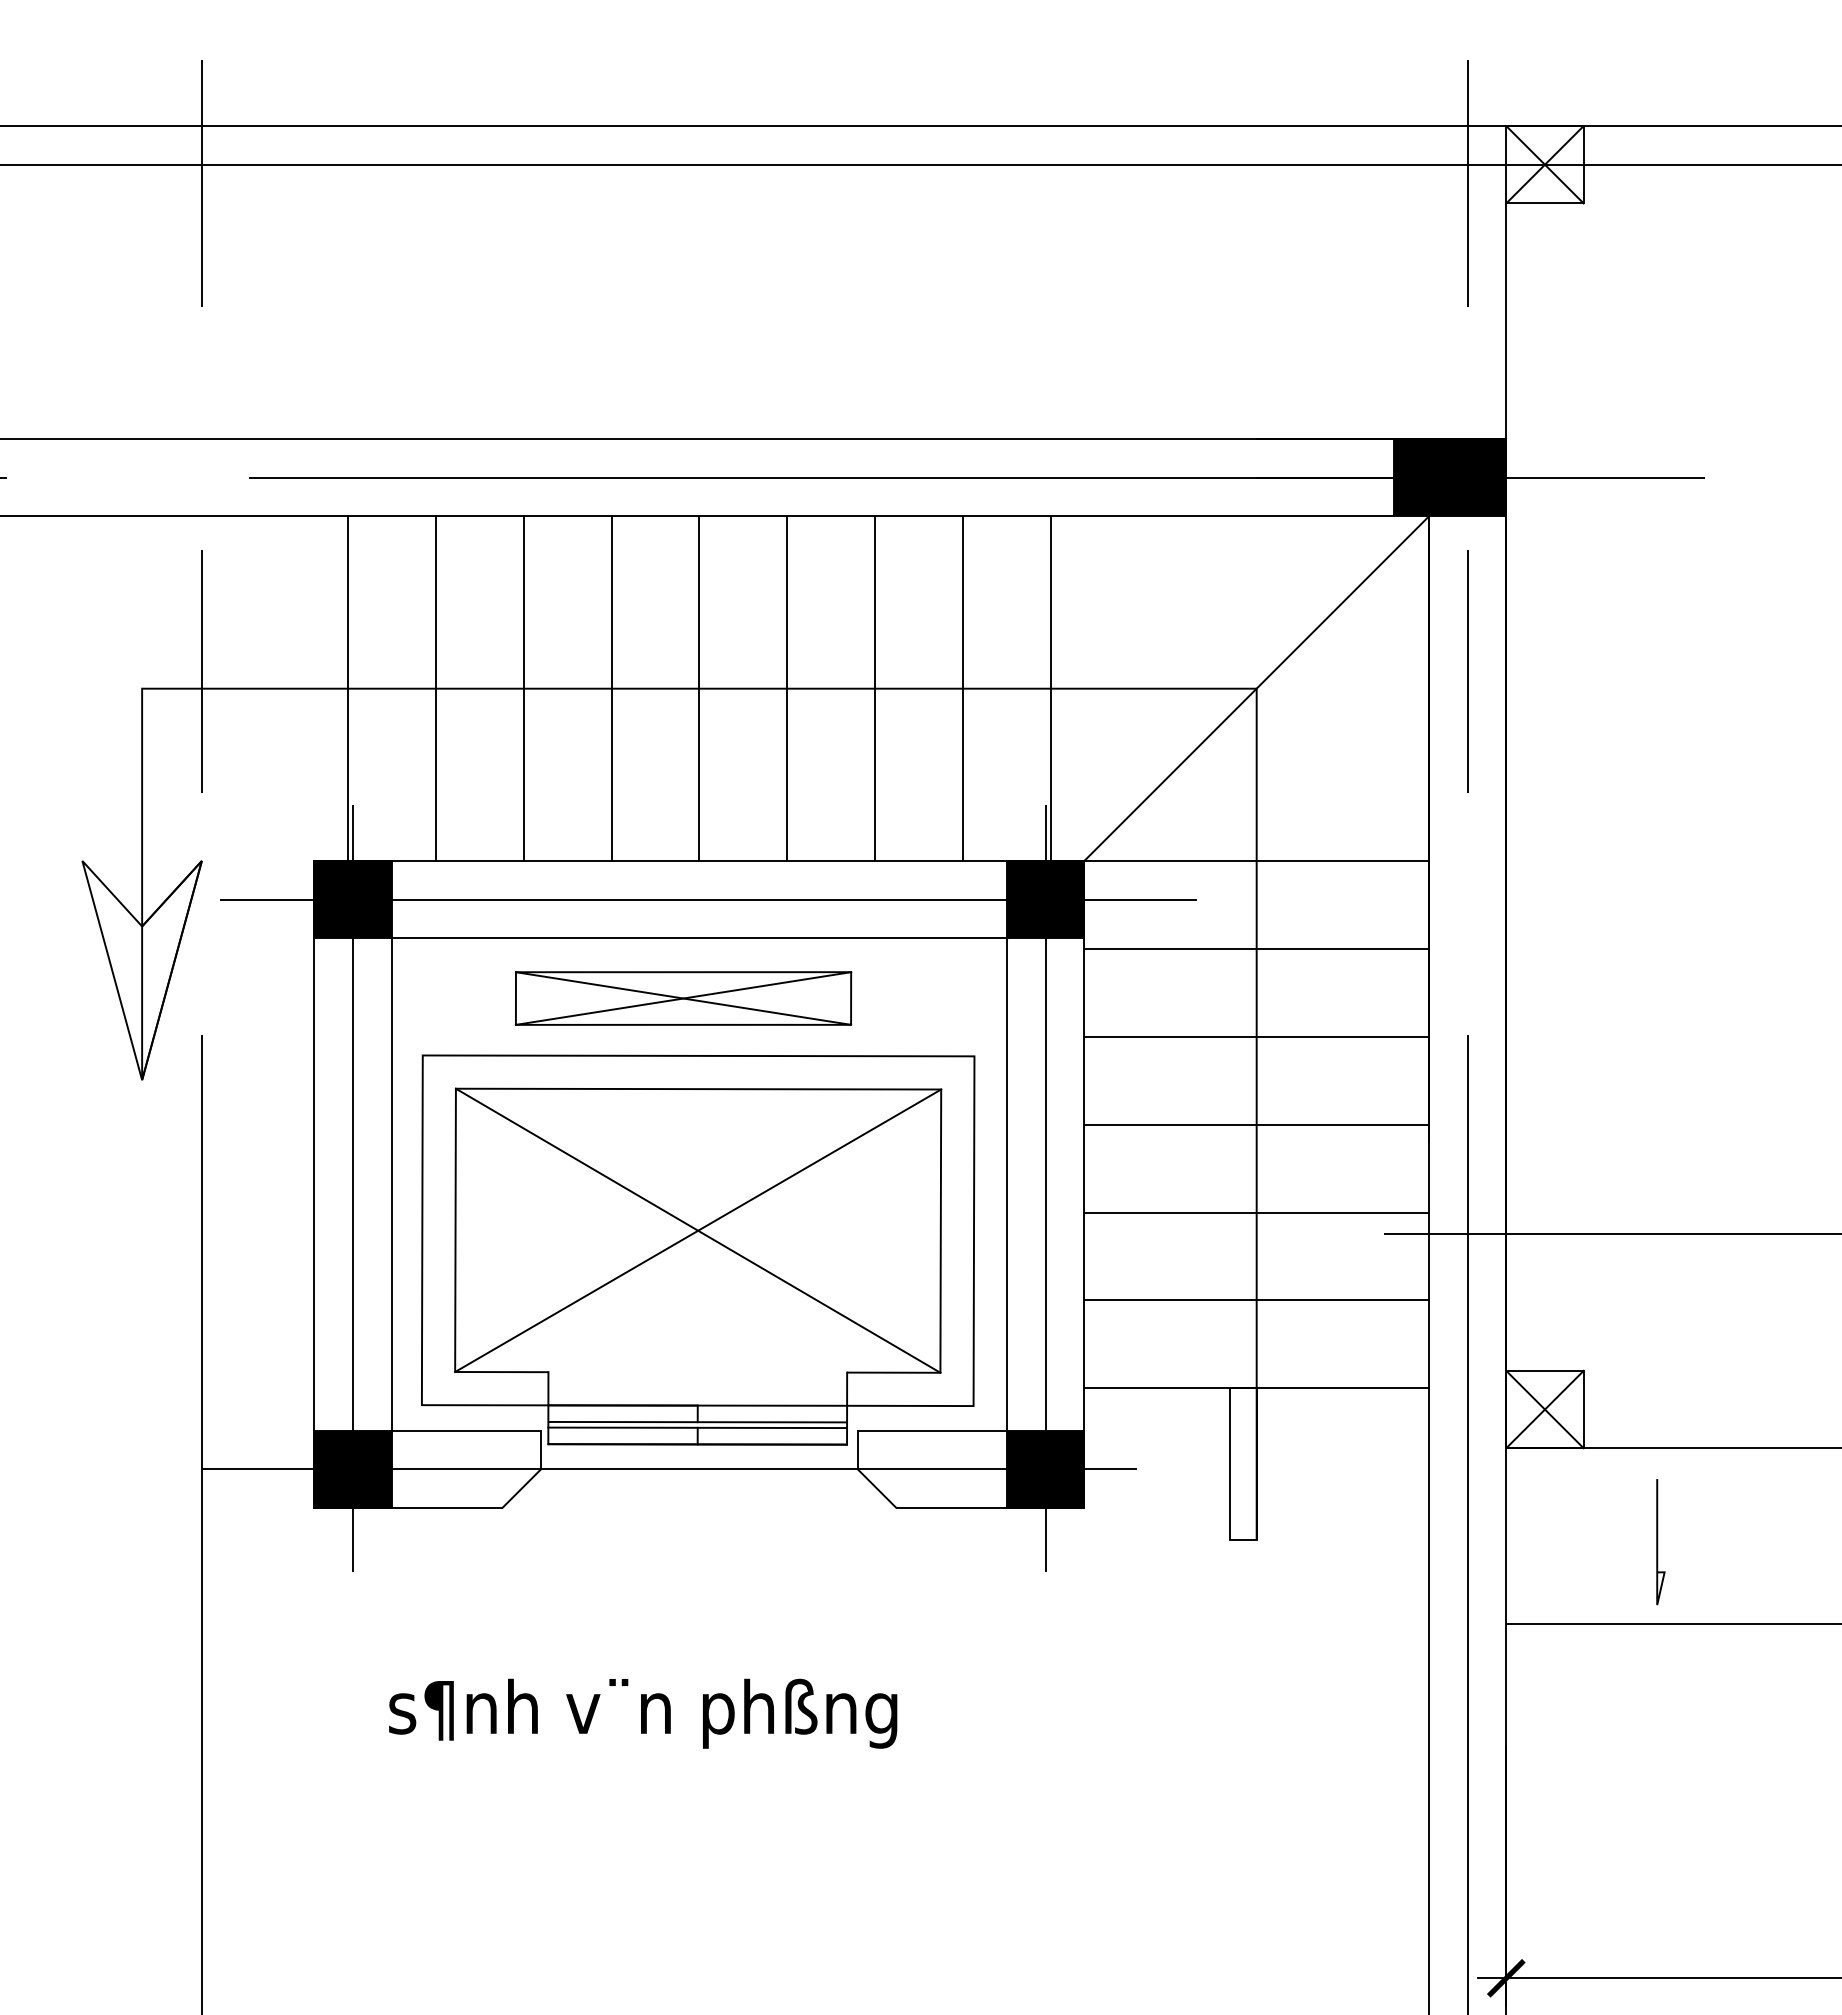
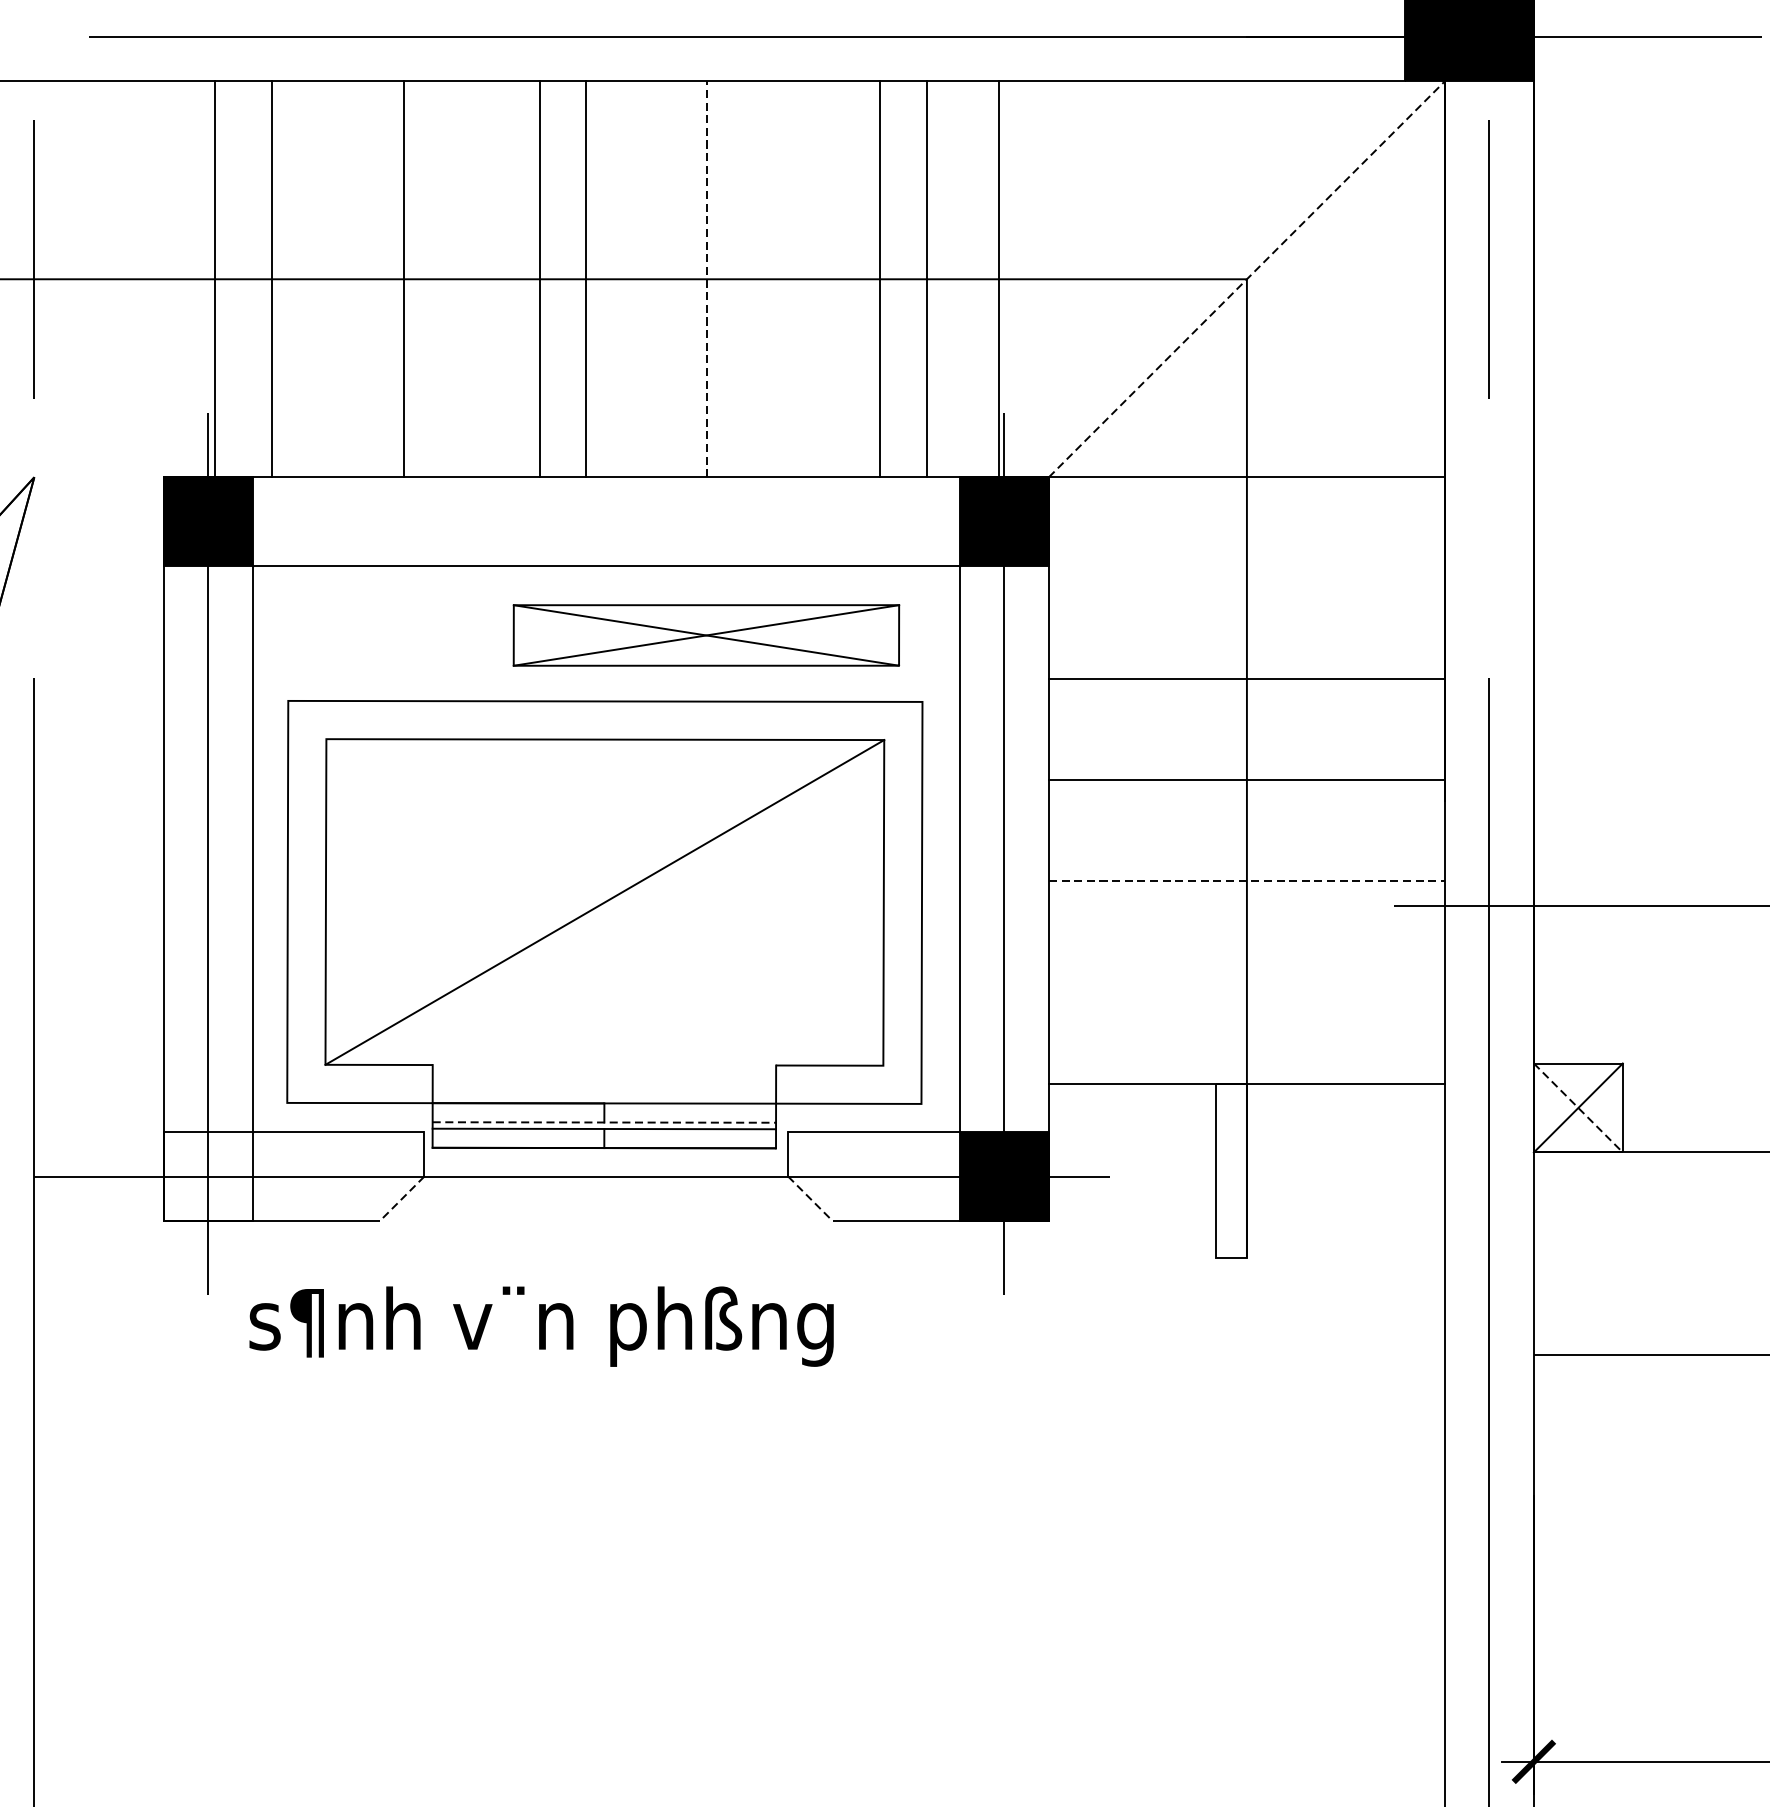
line: (347, 688) -> (271, 279), moved
line: (435, 688) -> (214, 279), moved
line: (611, 688) -> (585, 279), moved
line: (699, 688) -> (539, 279), moved
line: (787, 688) -> (707, 279), solid -> dashed
line: (875, 688) -> (879, 279), moved
line: (963, 688) -> (999, 279), moved
line: (1051, 688) -> (927, 279), moved
line: (1256, 688) -> (1246, 279), solid -> dashed
line: (707, 899) -> (615, 521), removed
line: (1256, 948) -> (1246, 577), removed
part: (683, 998) -> (706, 635), moved
line: (1257, 1212) -> (1247, 881), solid -> dashed
line: (697, 1230) -> (604, 902), removed
line: (1256, 1300) -> (1246, 982), removed
line: (1544, 1409) -> (1577, 1107), solid -> dashed
line: (698, 1422) -> (605, 1122), solid -> dashed
fill: (352, 1468) -> (207, 1175), removed
line: (521, 1488) -> (401, 1198), solid -> dashed
line: (877, 1488) -> (811, 1198), solid -> dashed
line: (1658, 1542) -> (1708, 1260), removed
text: (643, 1713) -> (542, 1326), moved

